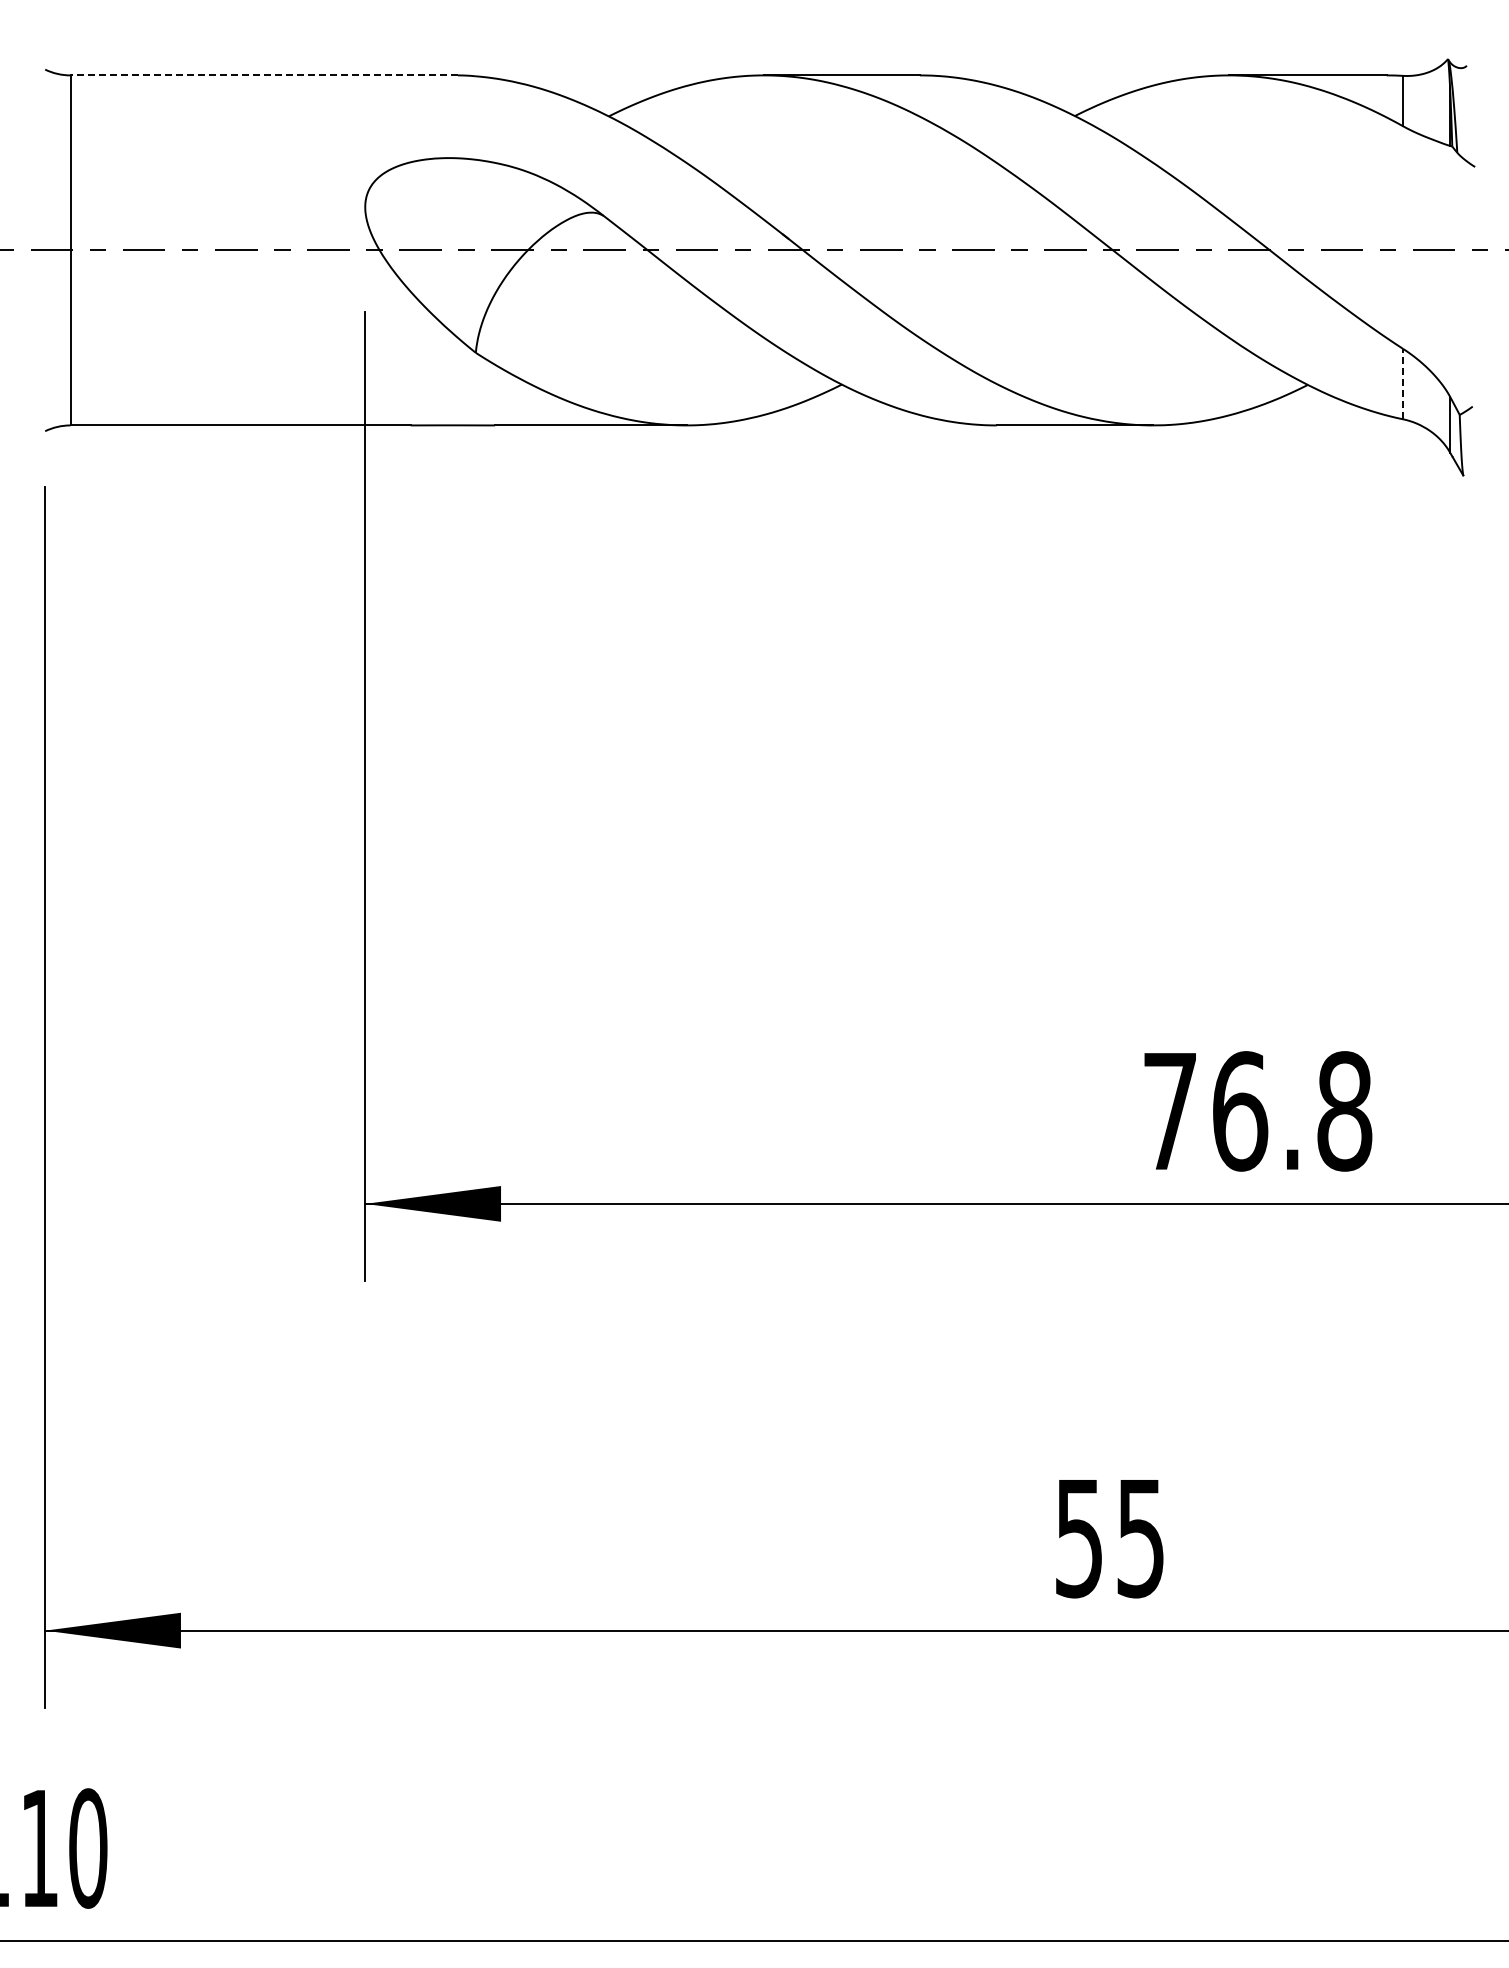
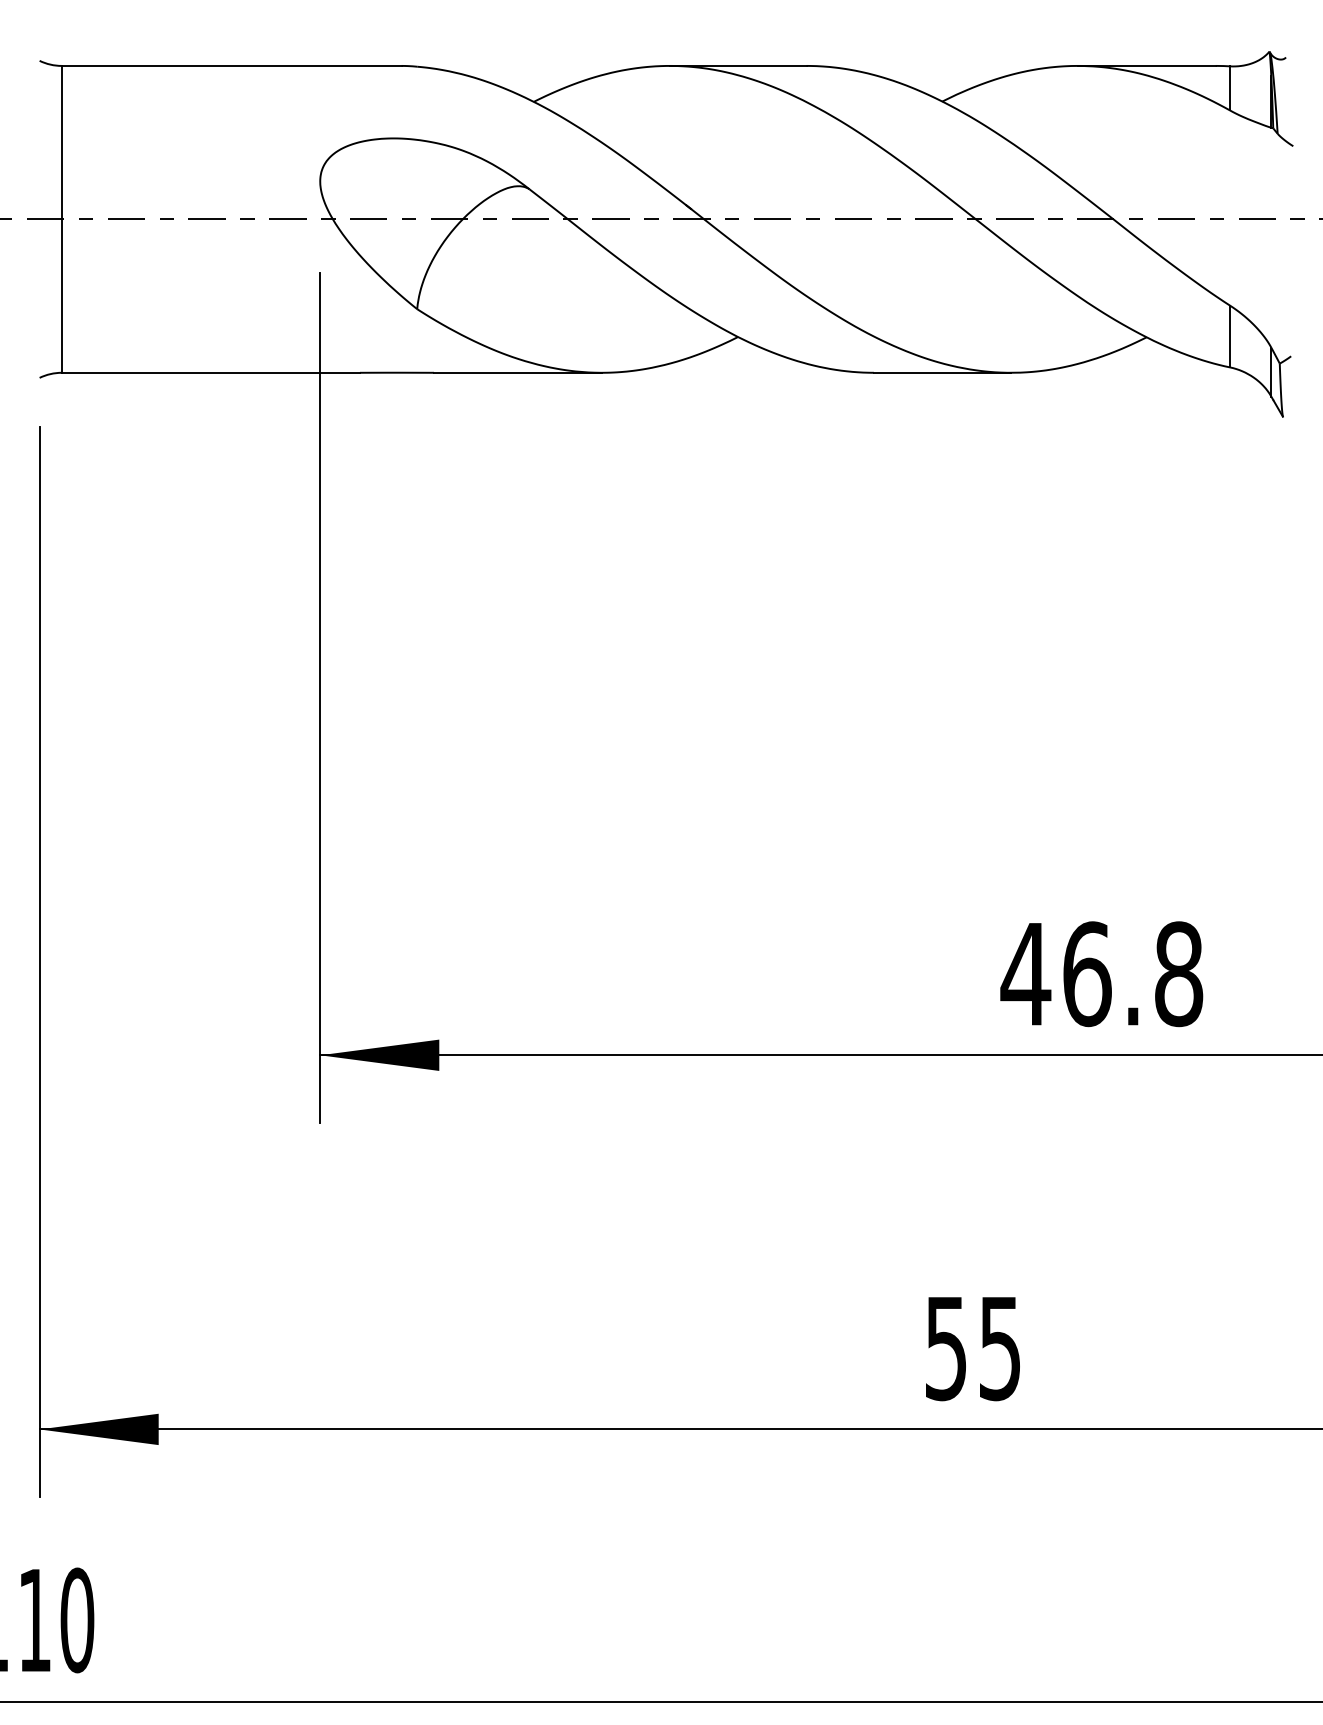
line: (264, 75) -> (231, 66), dashed -> solid
line: (1403, 383) -> (1230, 336), dashed -> solid
text: (1170, 1111) -> (1026, 974), 76.8 -> 46.8

